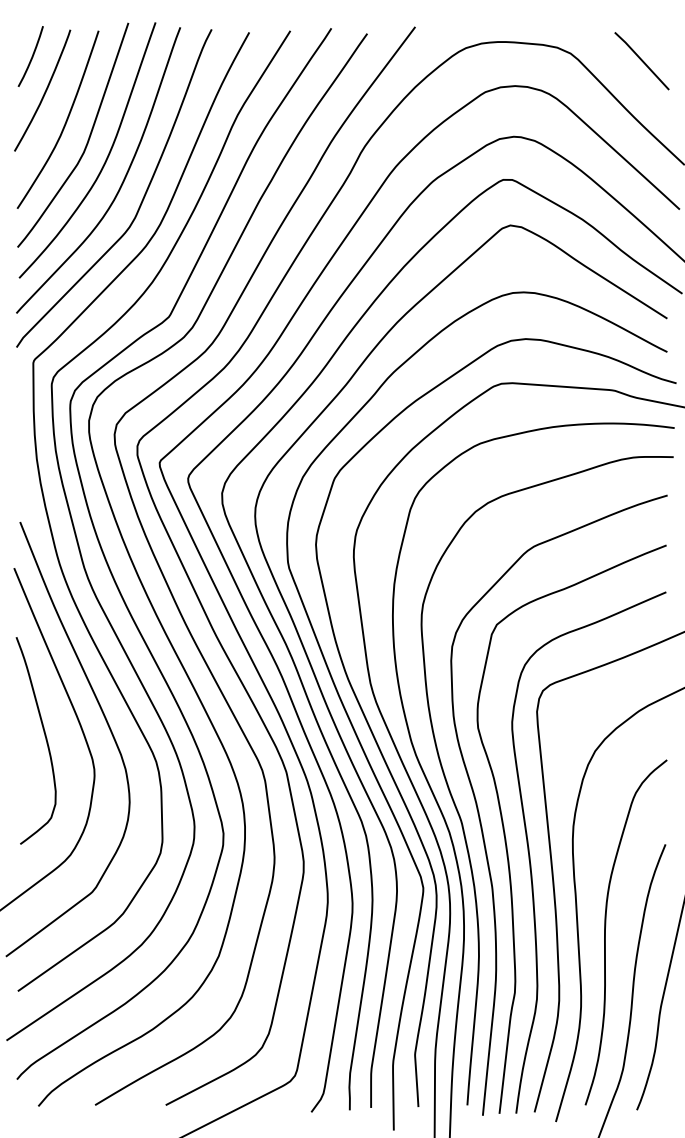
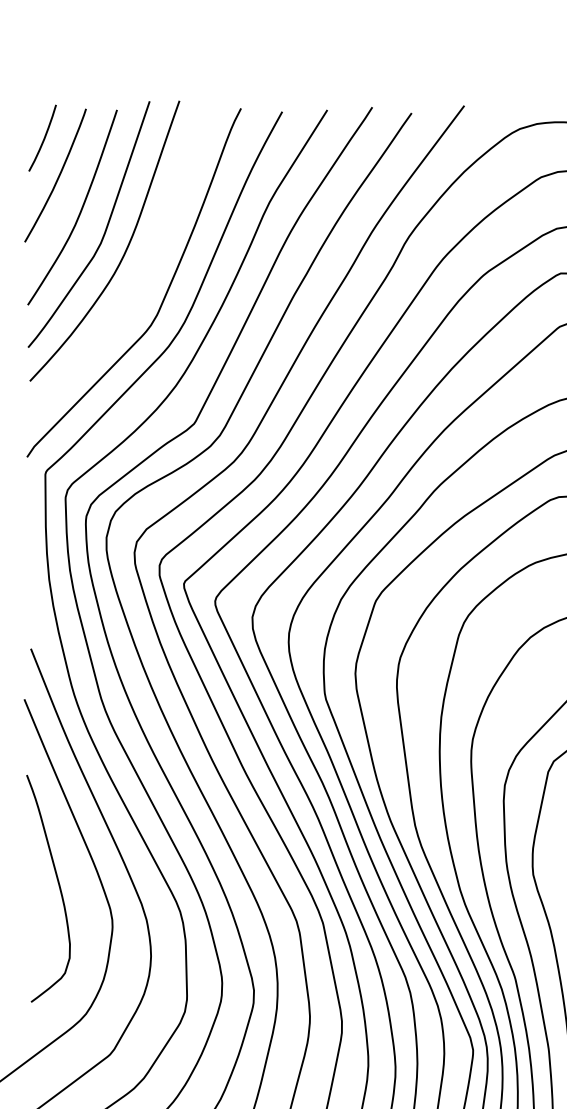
curve: (123, 178) -> (144, 271), removed

